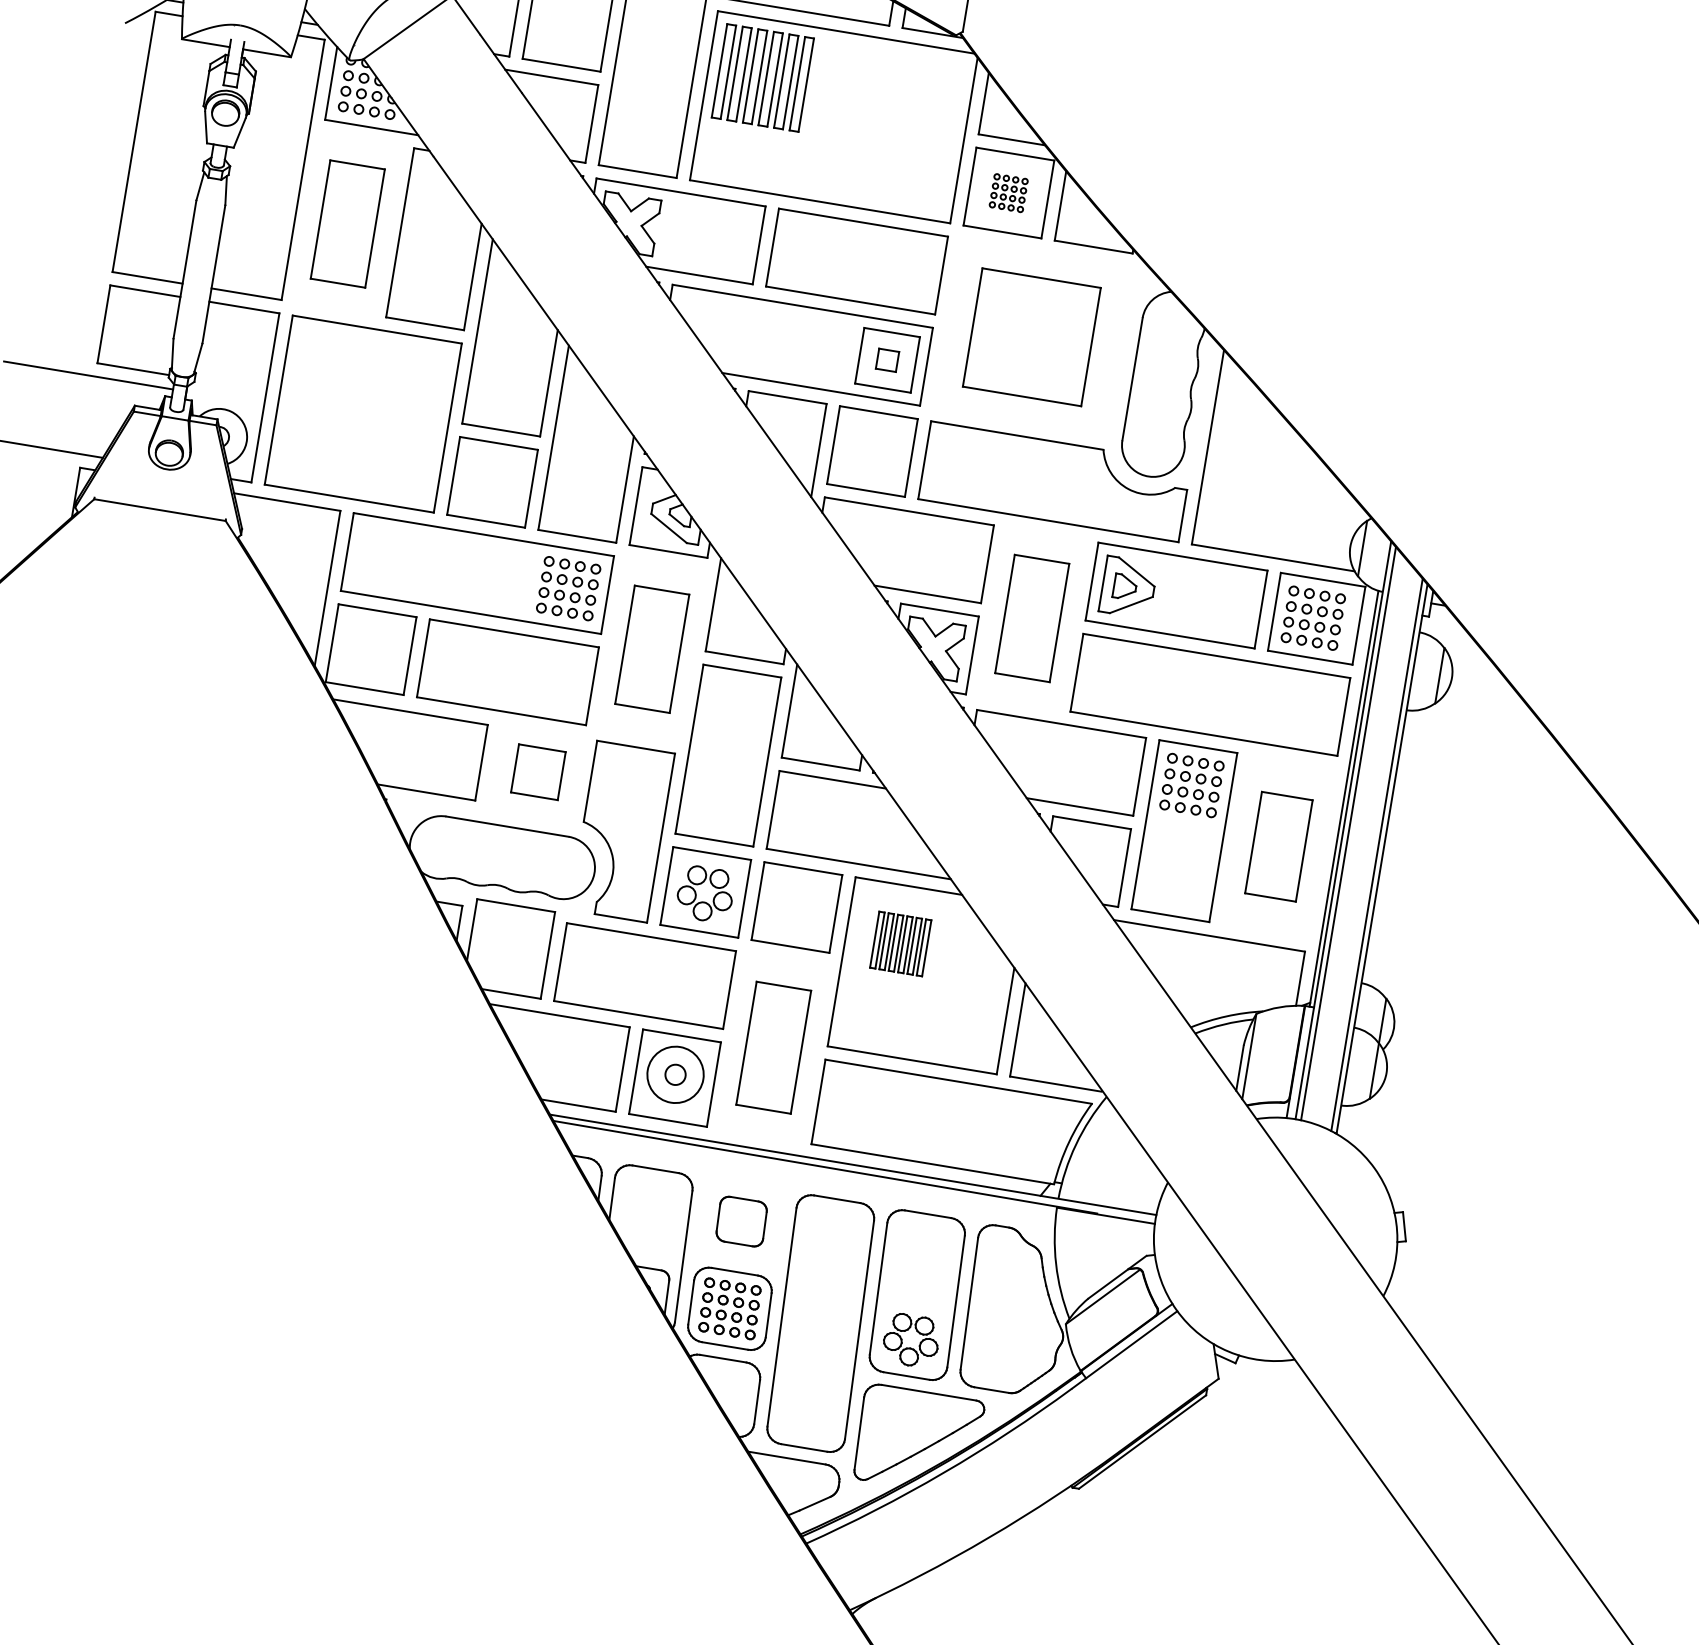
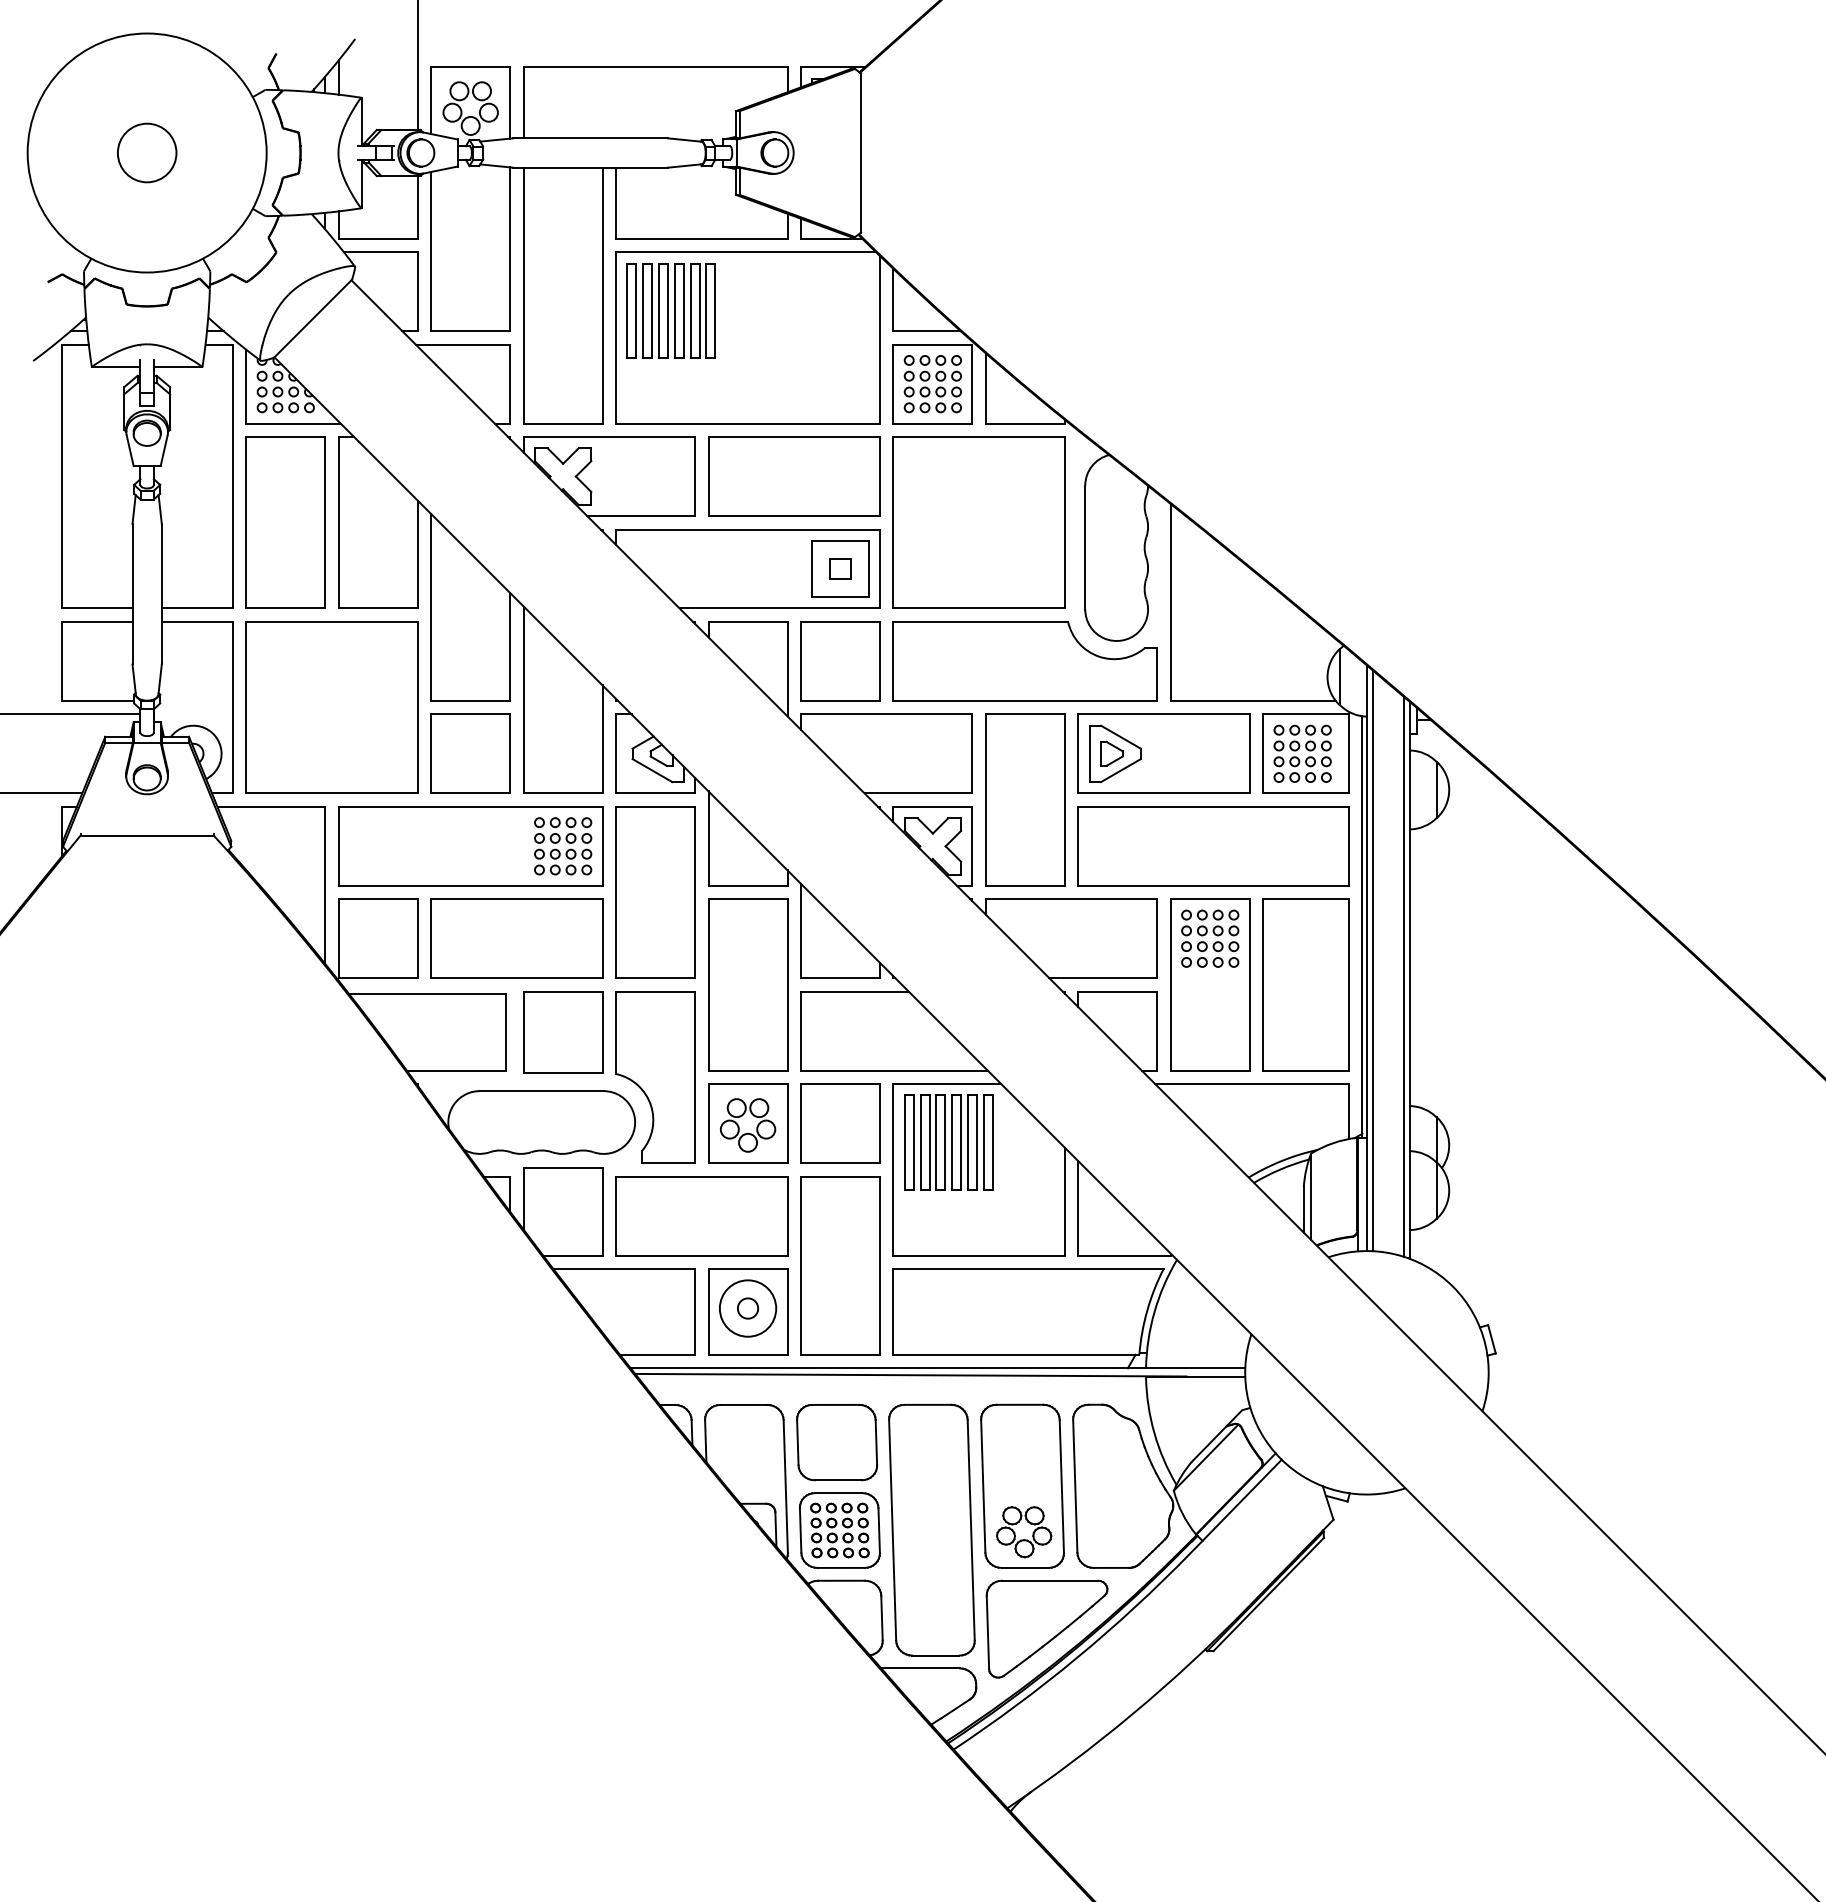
part: (1008, 193) -> (932, 384), size x1.67
part: (347, 223) -> (285, 522), size x1.43
part: (1031, 337) -> (978, 522), size x1.43
part: (1032, 617) -> (1025, 799), size x1.43
part: (652, 649) -> (655, 892), size x1.43
part: (538, 772) -> (563, 1032), size x1.67
part: (1278, 846) -> (1305, 984), size x1.67
part: (900, 943) -> (948, 1142), size x1.67
part: (773, 1047) -> (840, 1265), size x1.43
part: (741, 1221) -> (837, 1442), size x1.67

